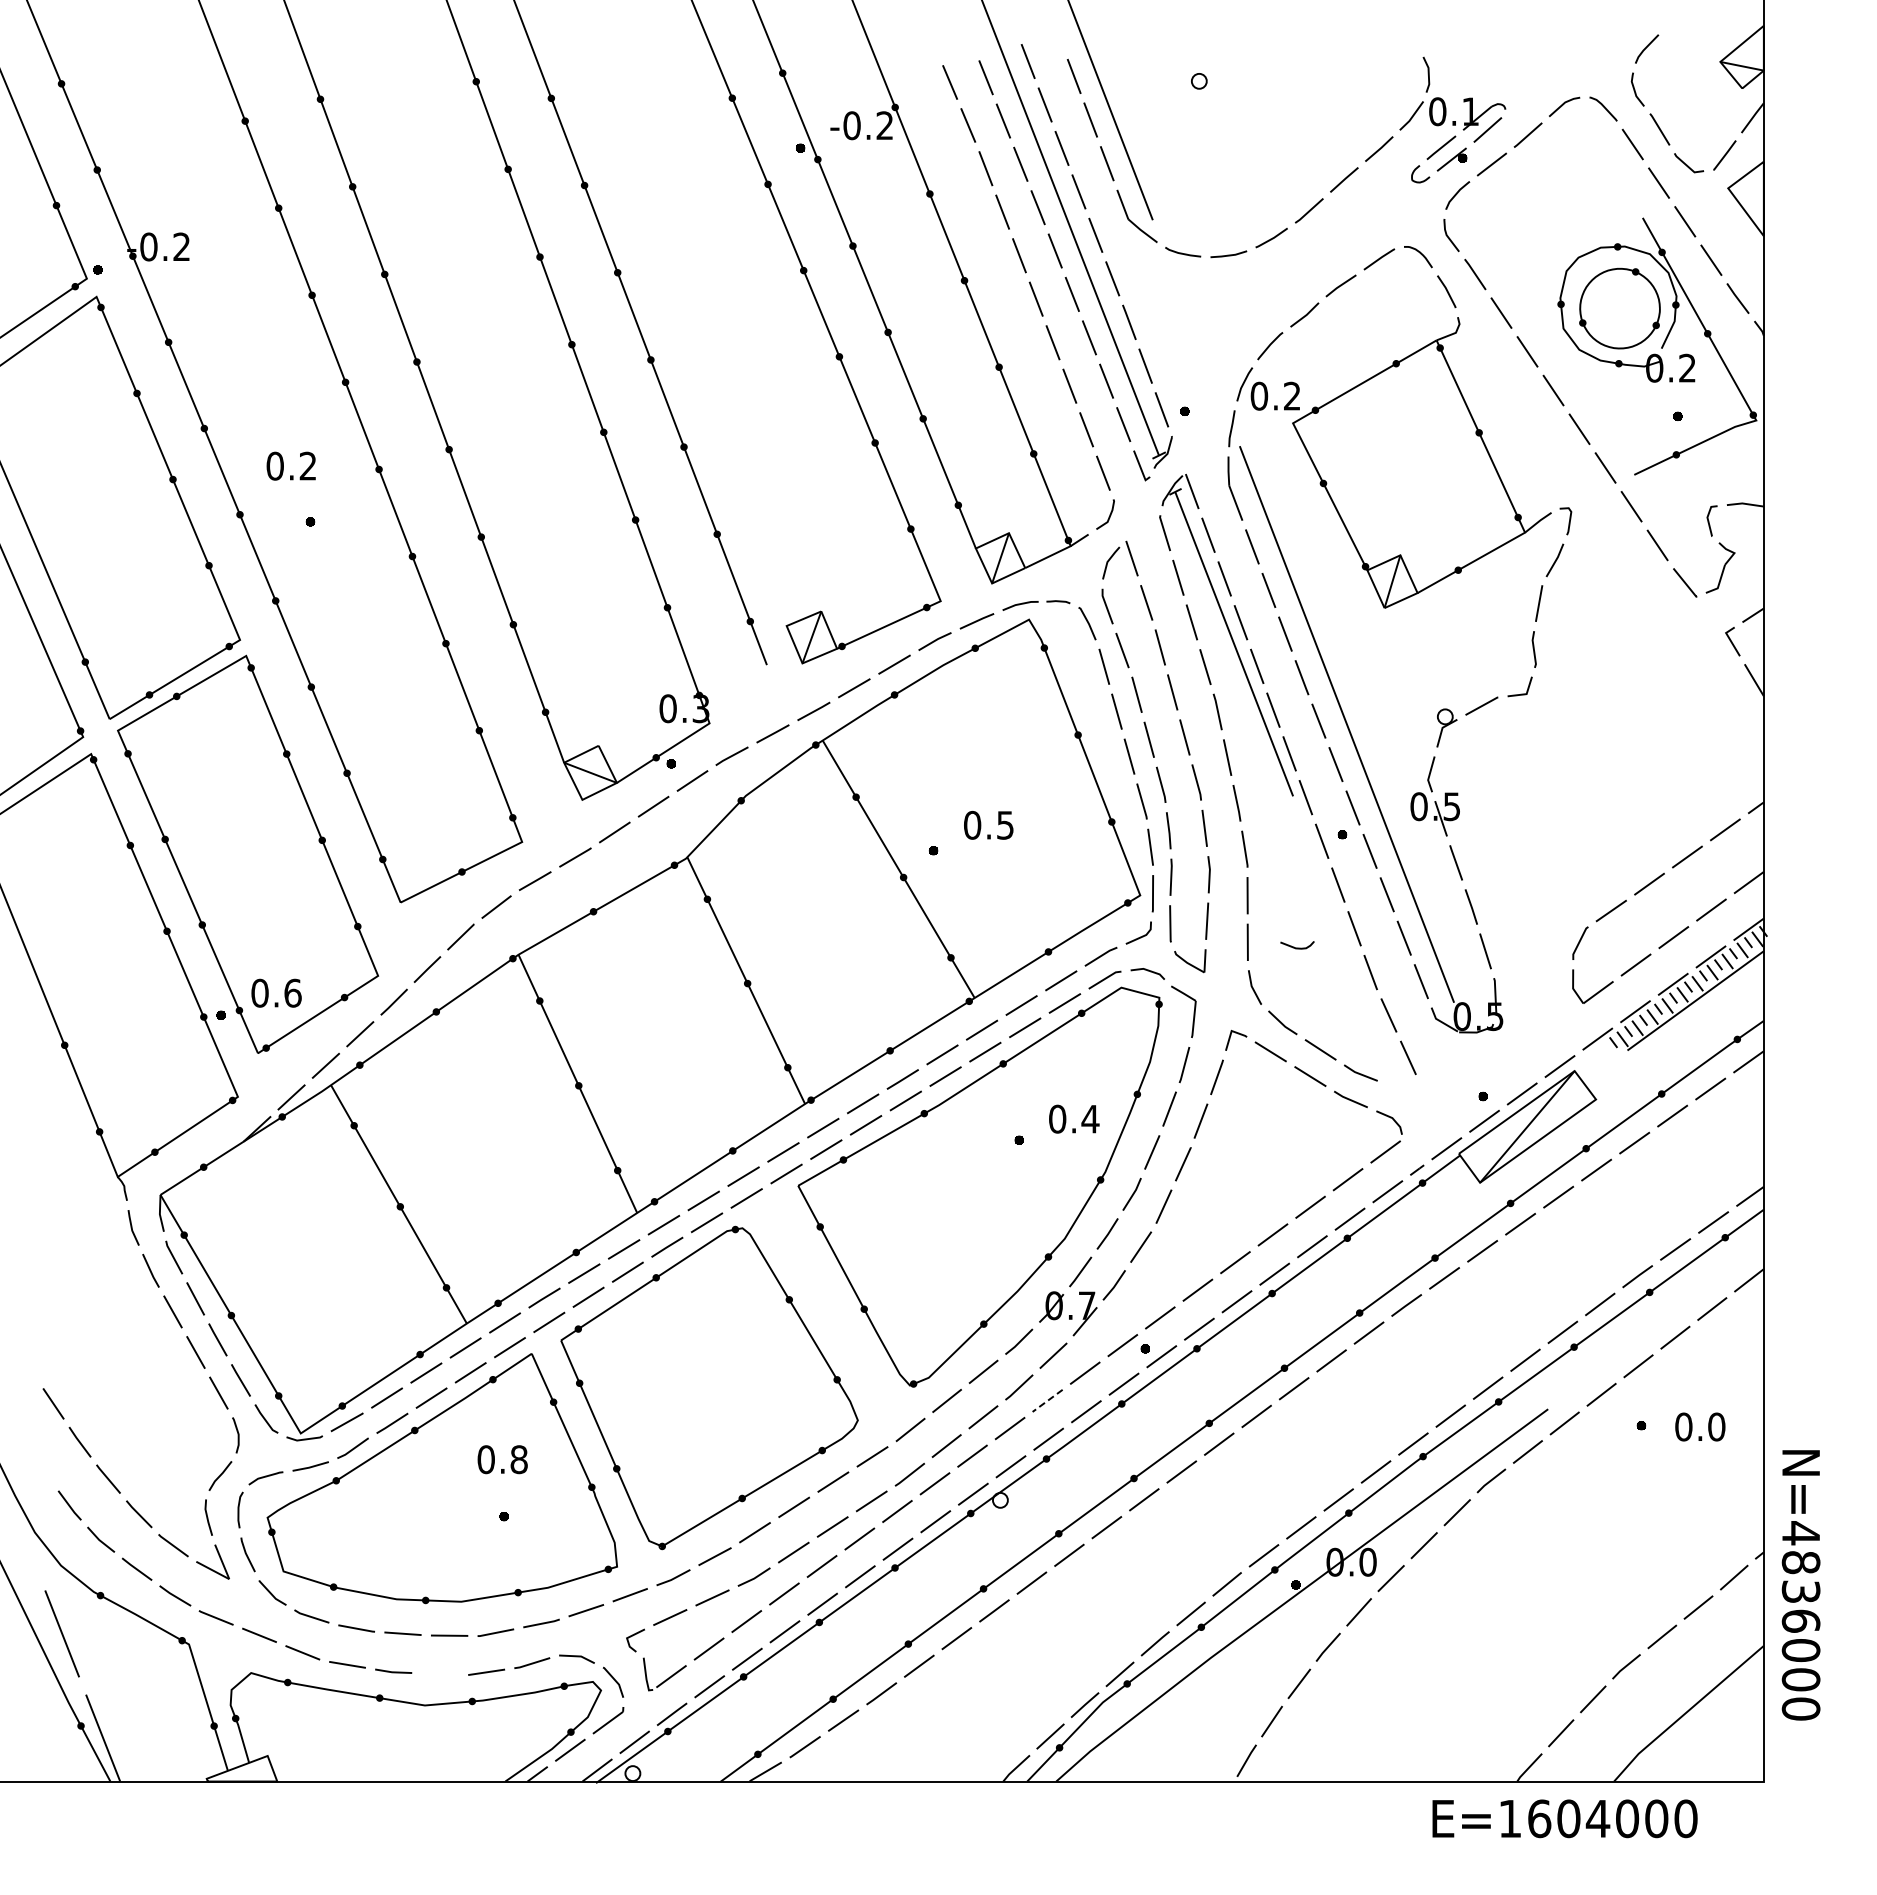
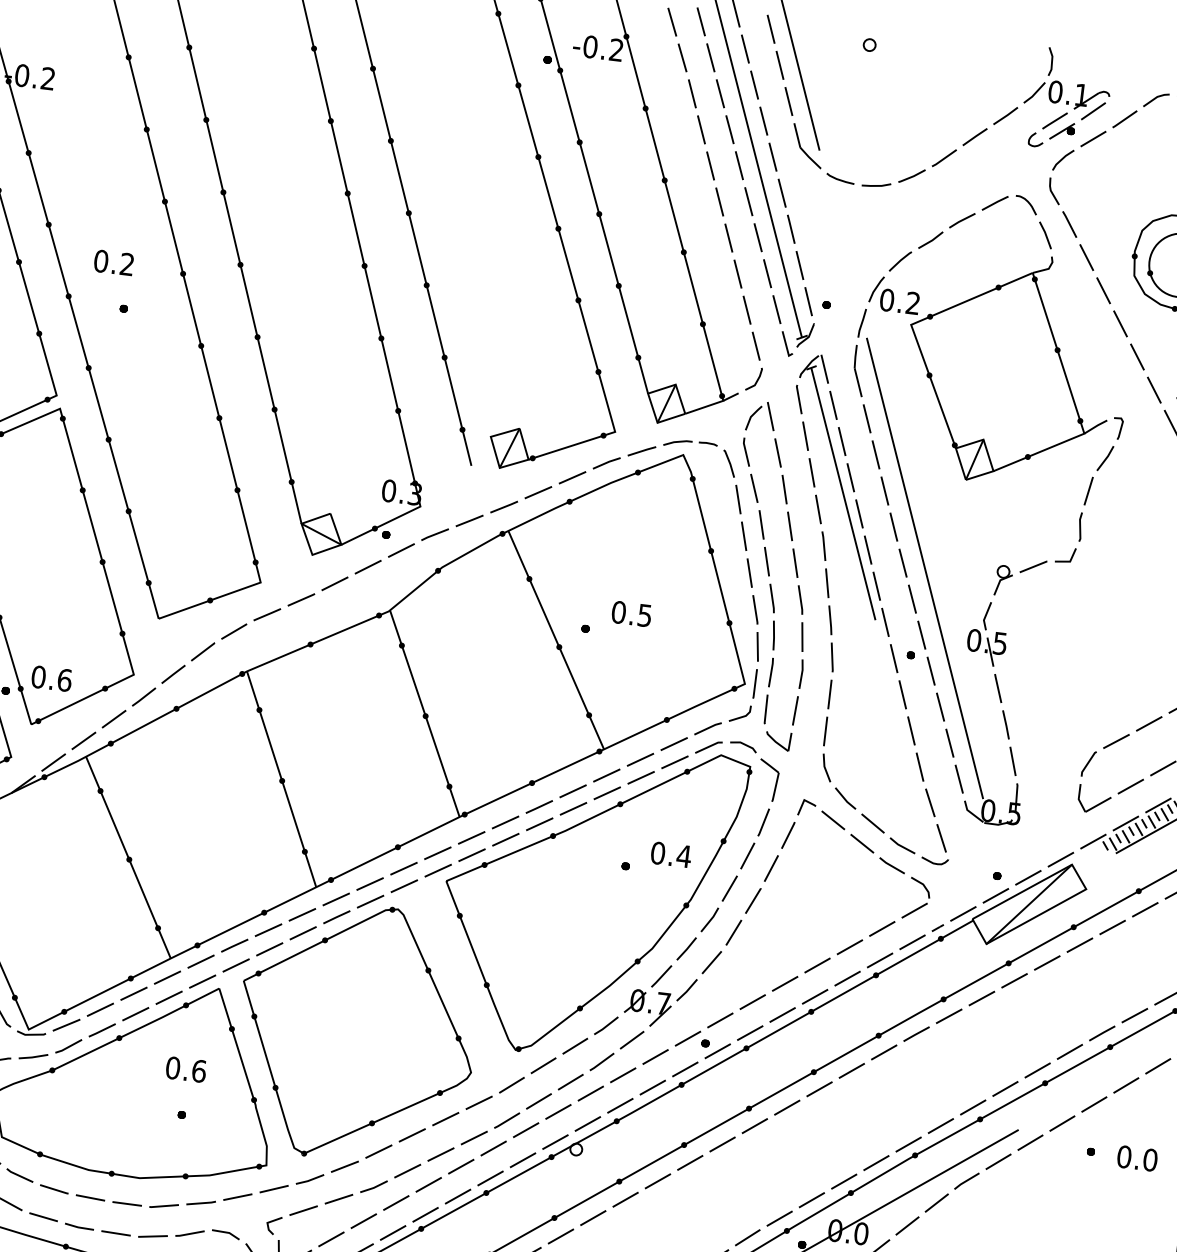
part: (1297, 945) -> (934, 861), moved
line: (1047, 1400) -> (623, 1075), dashed -> solid
text: (518, 1459) -> (198, 1071), 0.8 -> 0.6
line: (439, 1673) -> (115, 1232), added

